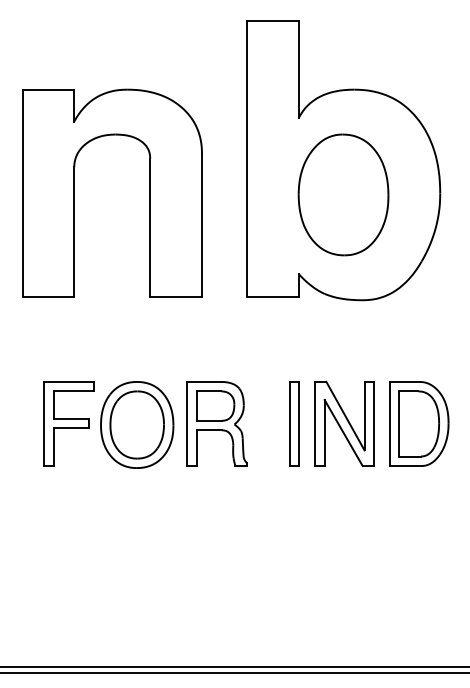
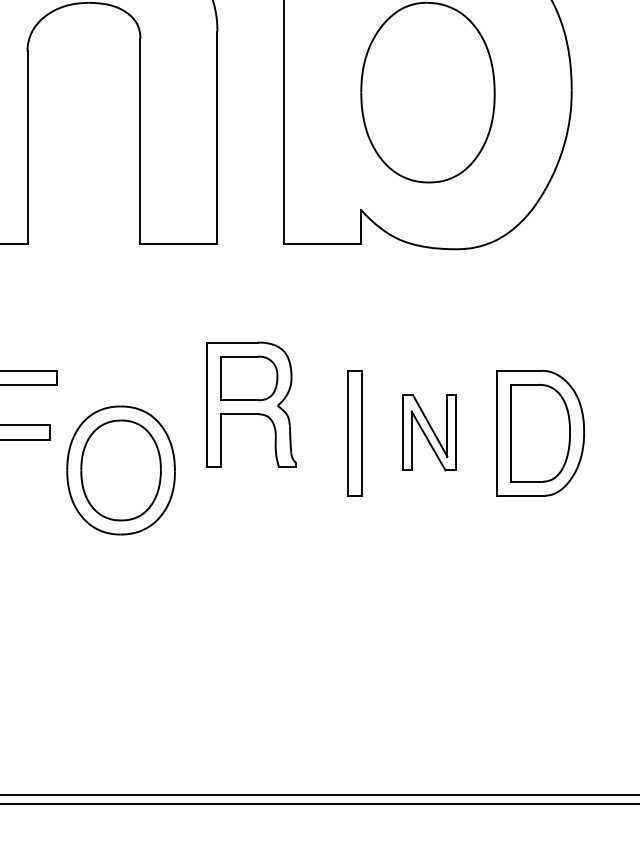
part: (216, 423) -> (250, 404), moved
part: (344, 423) -> (429, 432), size x0.6
part: (137, 424) -> (121, 469), moved

